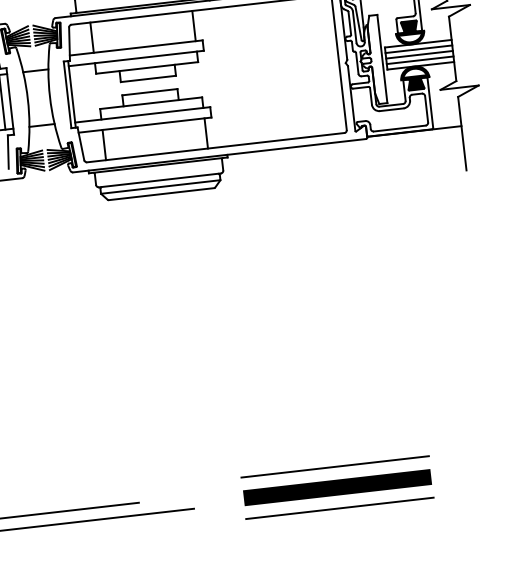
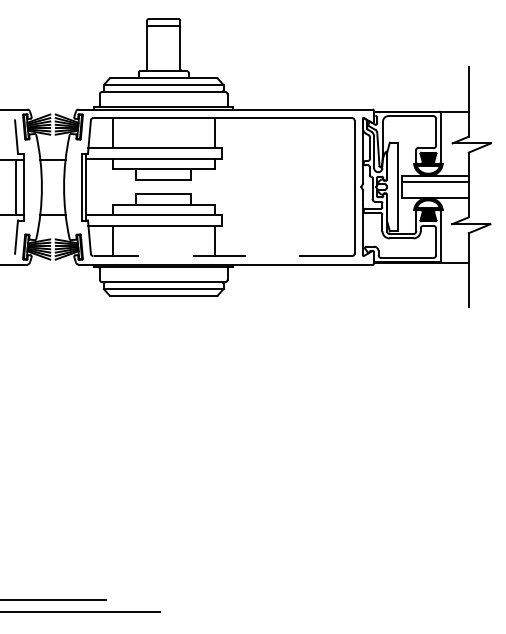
line: (418, 55) -> (434, 187), removed
line: (419, 60) -> (434, 192), removed
line: (215, 148) -> (222, 256), solid -> dashed
line: (334, 467) -> (304, 586), removed
line: (336, 487) -> (304, 606), removed
line: (339, 508) -> (304, 627), removed

